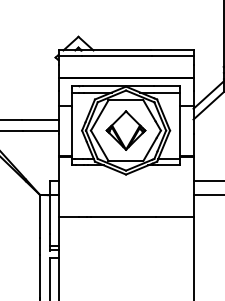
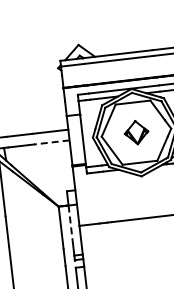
line: (40, 130) -> (51, 142), solid -> dashed
part: (125, 130) -> (136, 132), size x0.6
line: (50, 214) -> (71, 224), solid -> dashed

